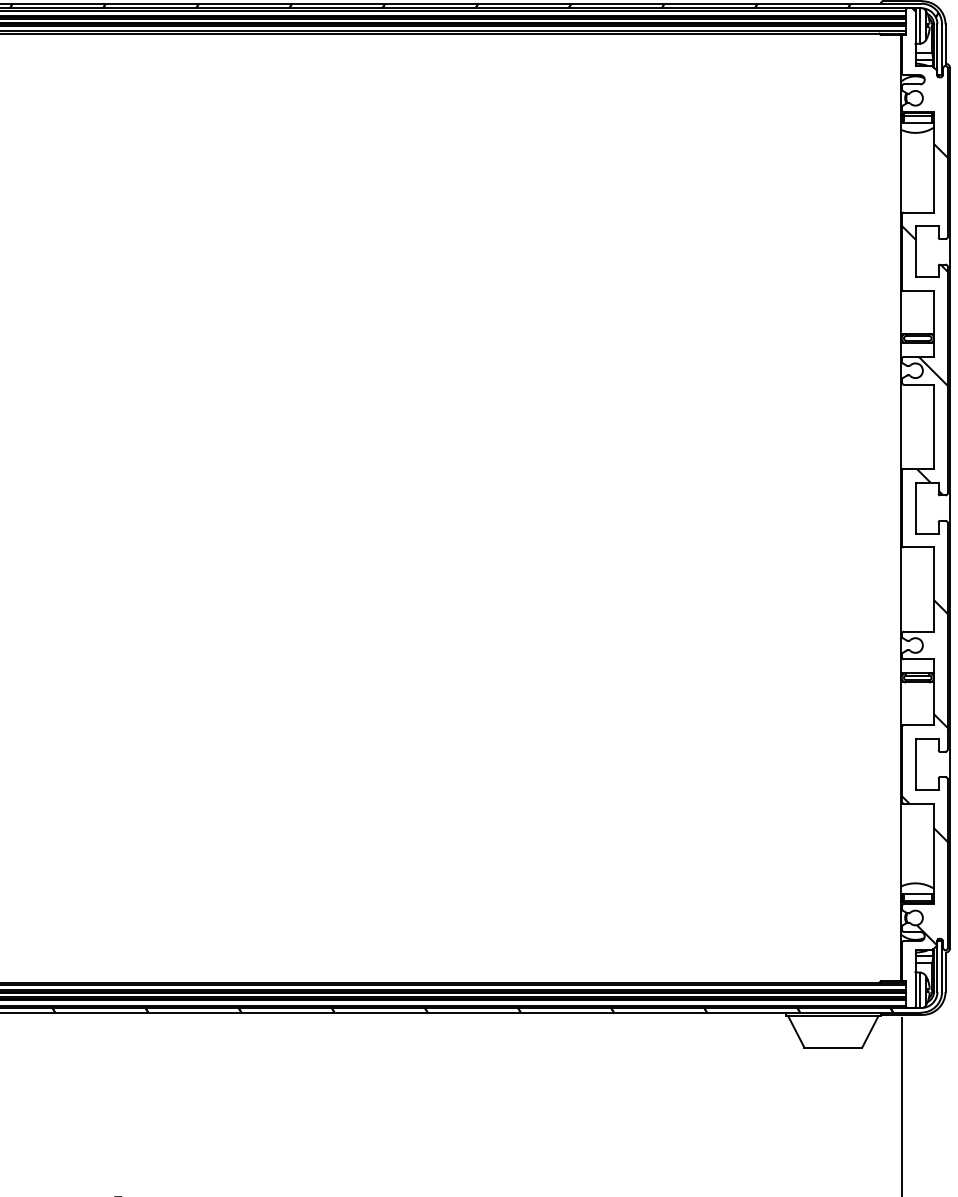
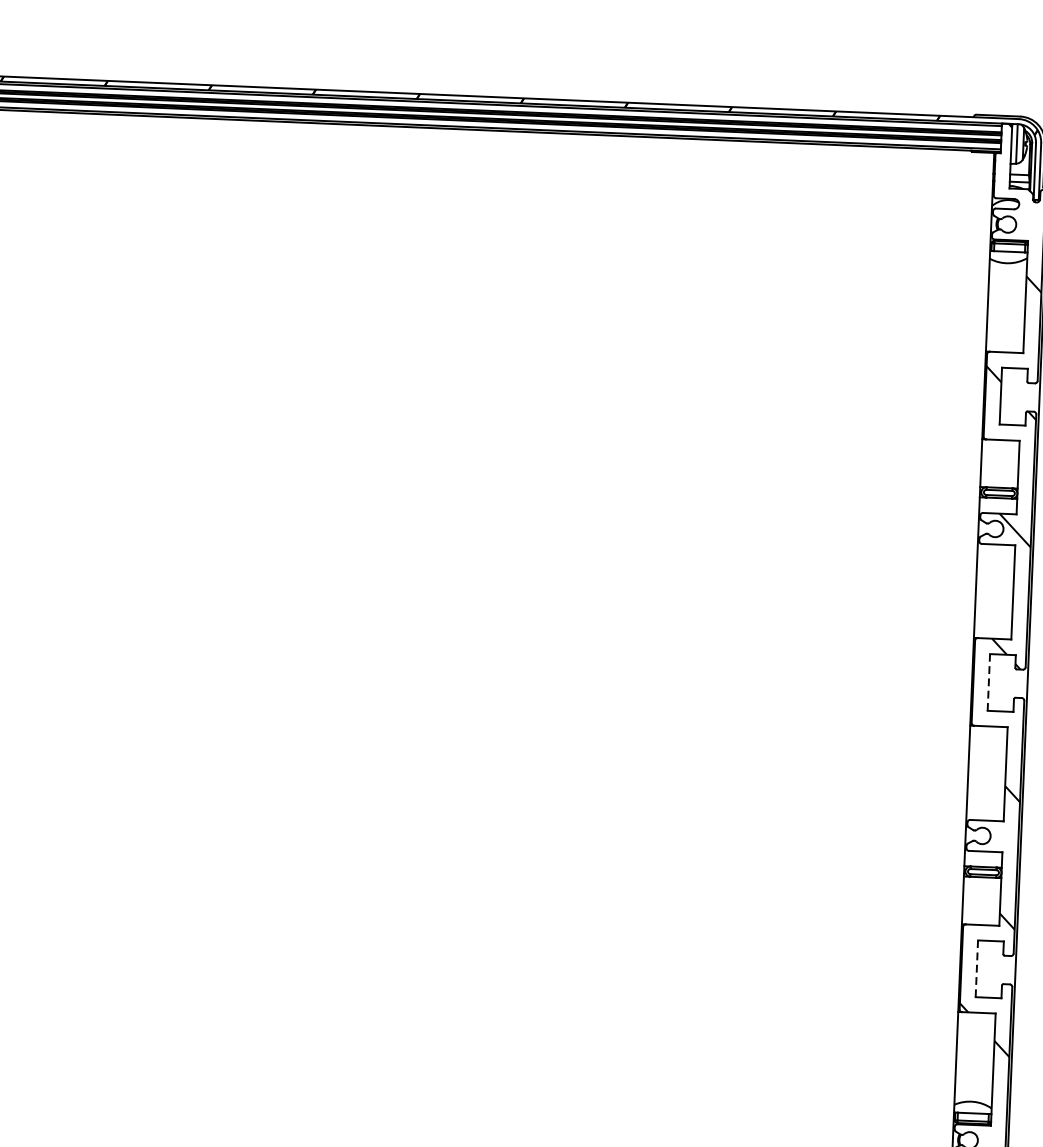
line: (915, 507) -> (988, 681), solid -> dashed
line: (915, 763) -> (976, 967), solid -> dashed

